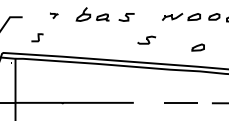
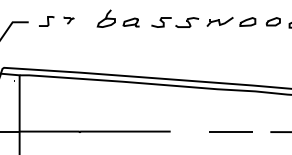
curve: (38, 37) -> (47, 21), moved
part: (147, 40) -> (187, 22), moved
part: (197, 47) -> (252, 60), removed

